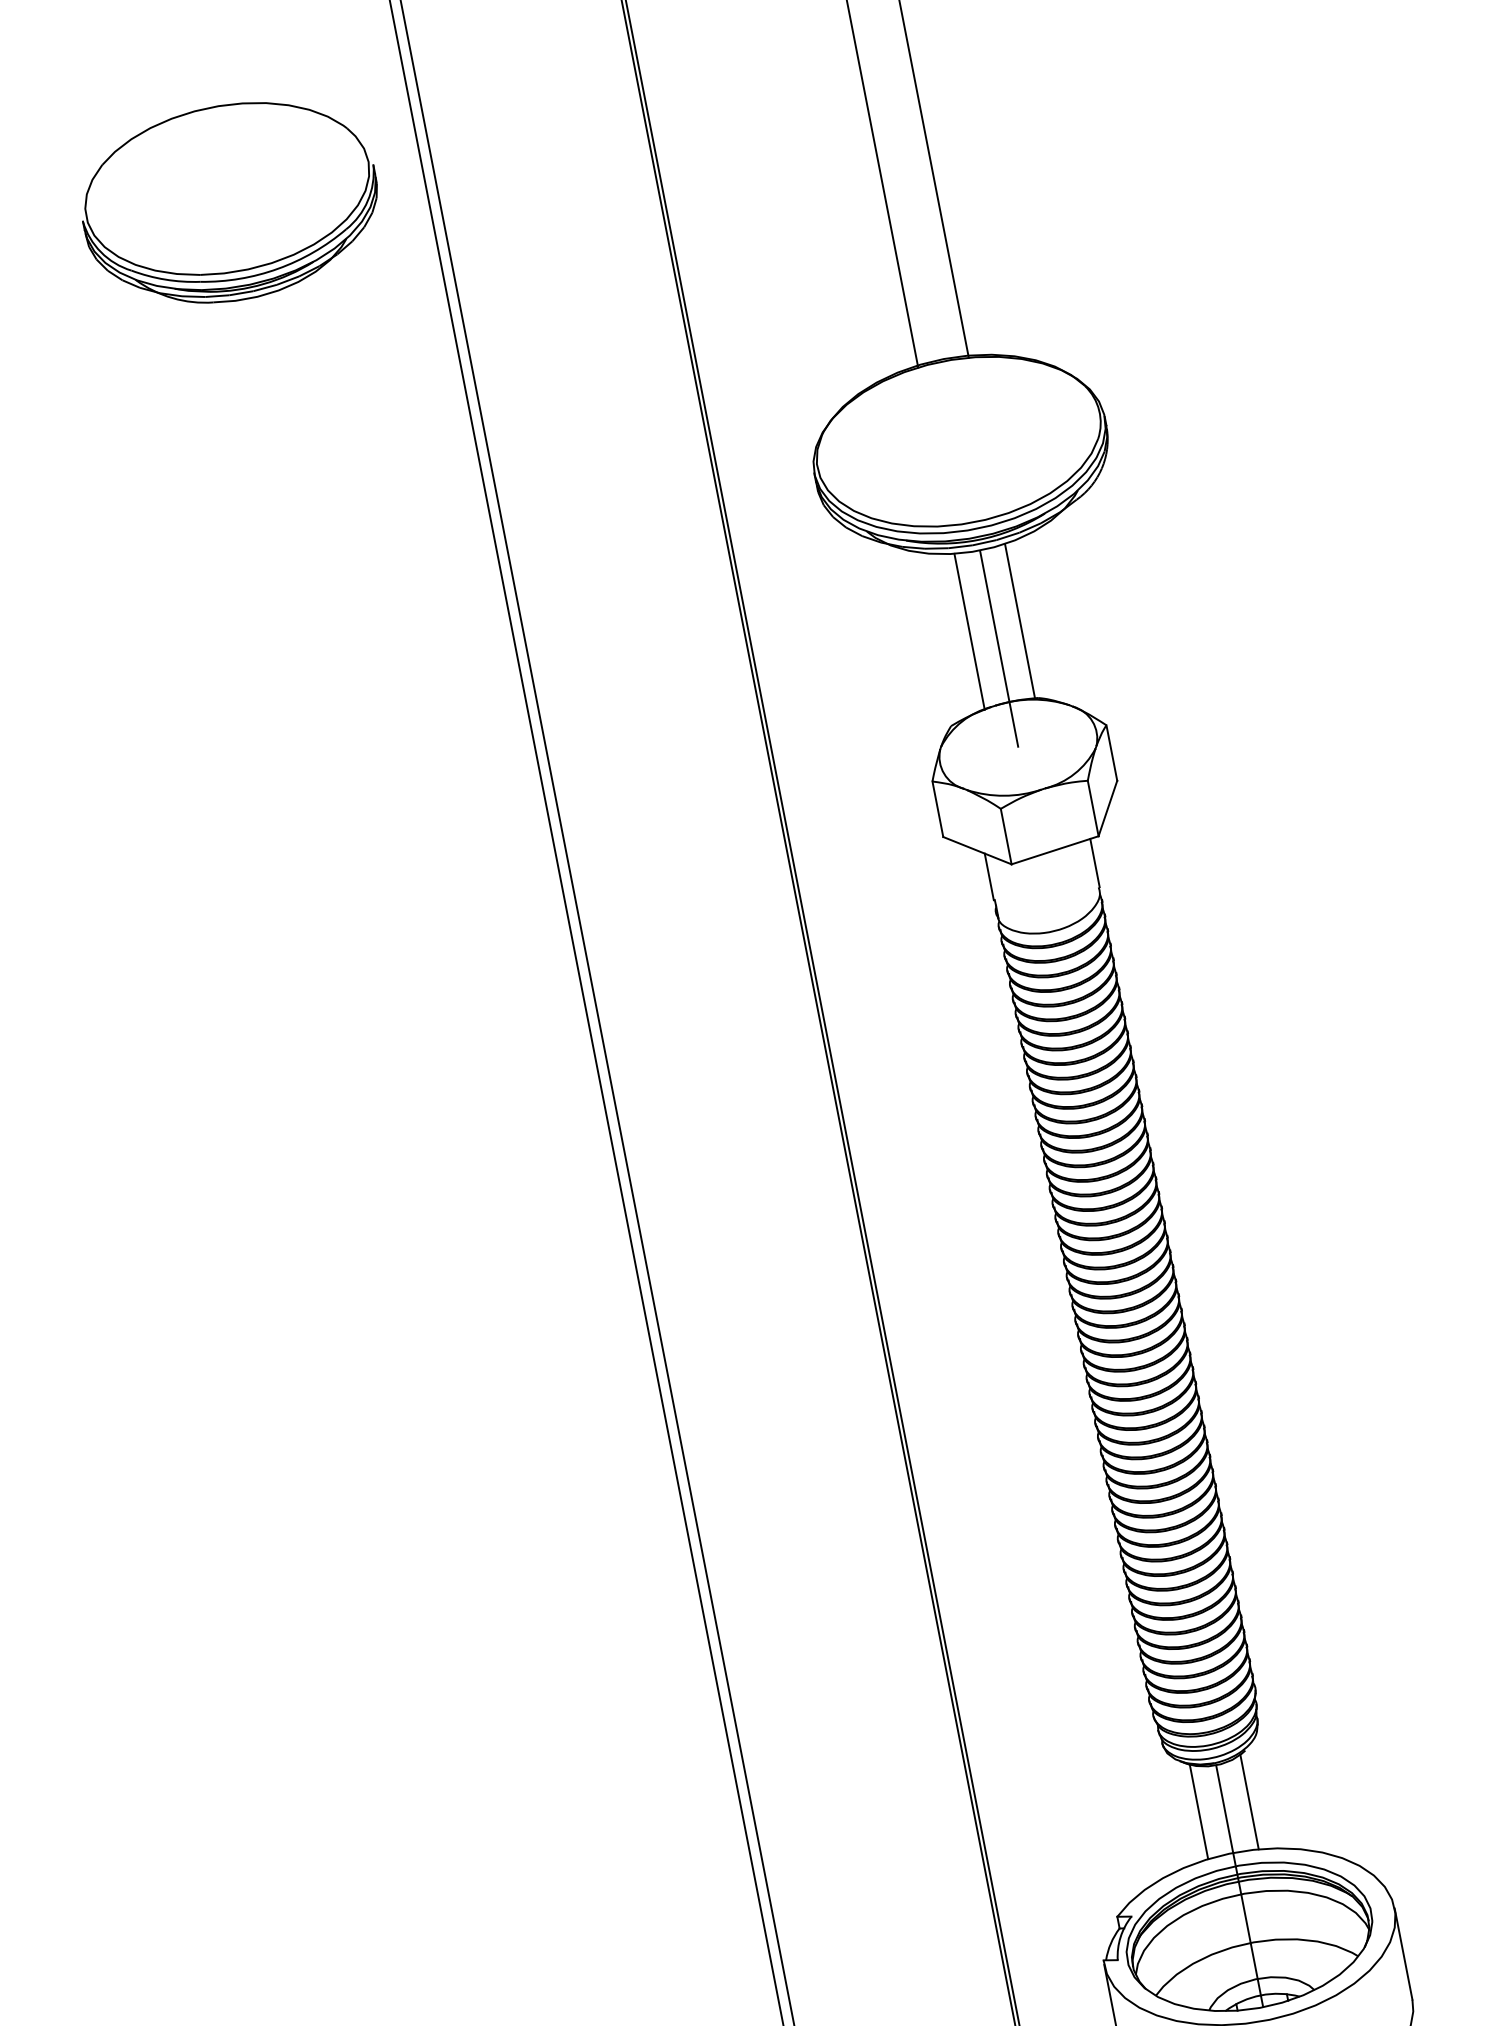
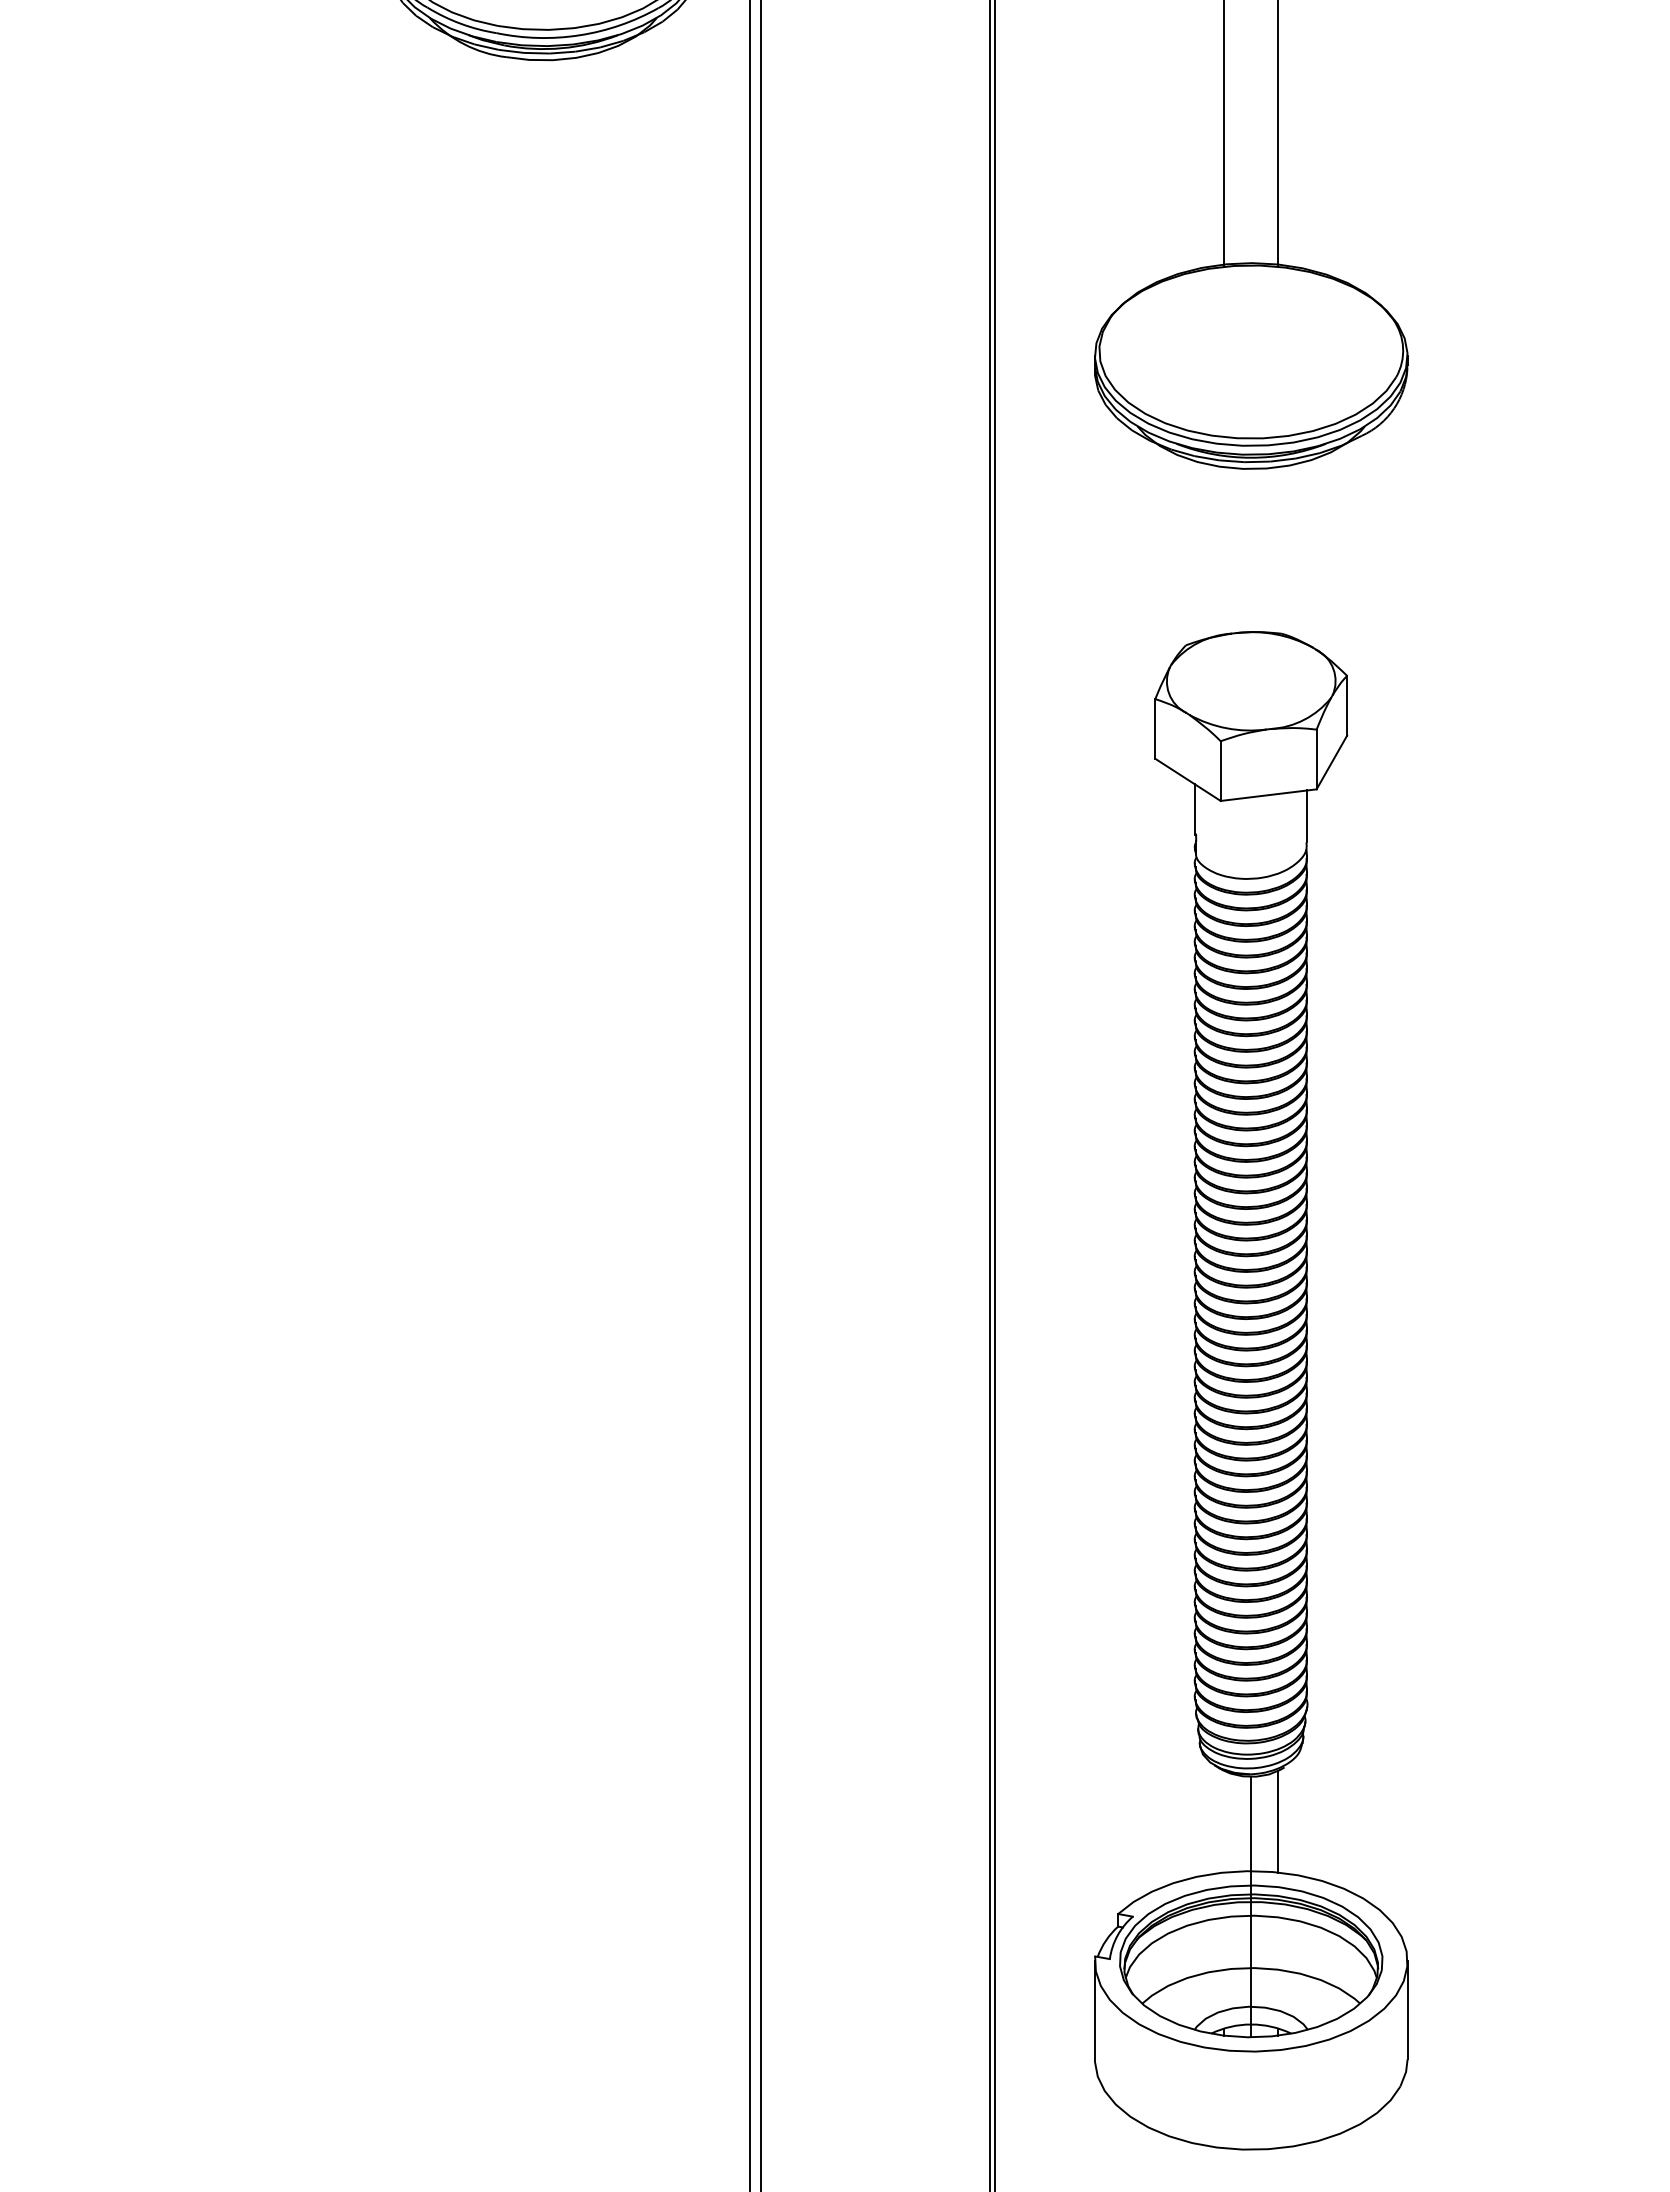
line: (1020, 621) -> (1278, 550), removed
line: (970, 631) -> (1224, 551), removed
line: (999, 649) -> (1251, 575), removed
line: (1199, 1811) -> (1224, 1821), removed

